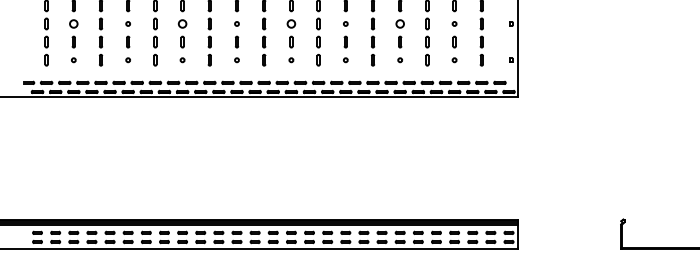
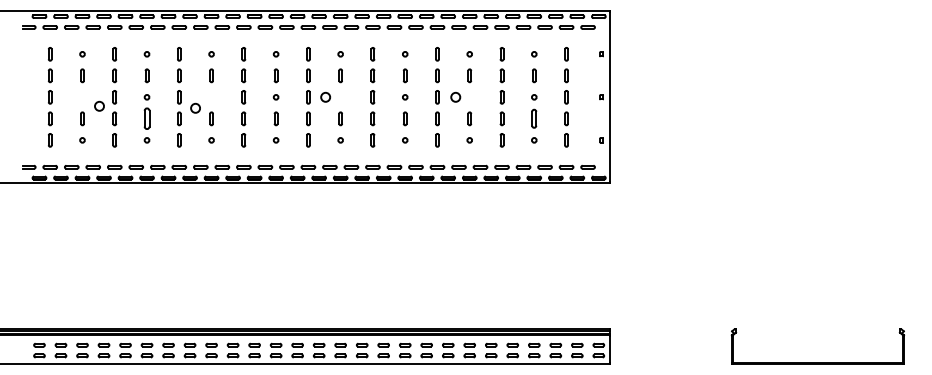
circle: (73, 23) -> (99, 105), moved
circle: (182, 23) -> (195, 107), moved
circle: (291, 23) -> (325, 96), moved
circle: (400, 23) -> (455, 96), moved
part: (127, 41) -> (146, 118), size x1.6
part: (454, 41) -> (534, 118), size x1.4

